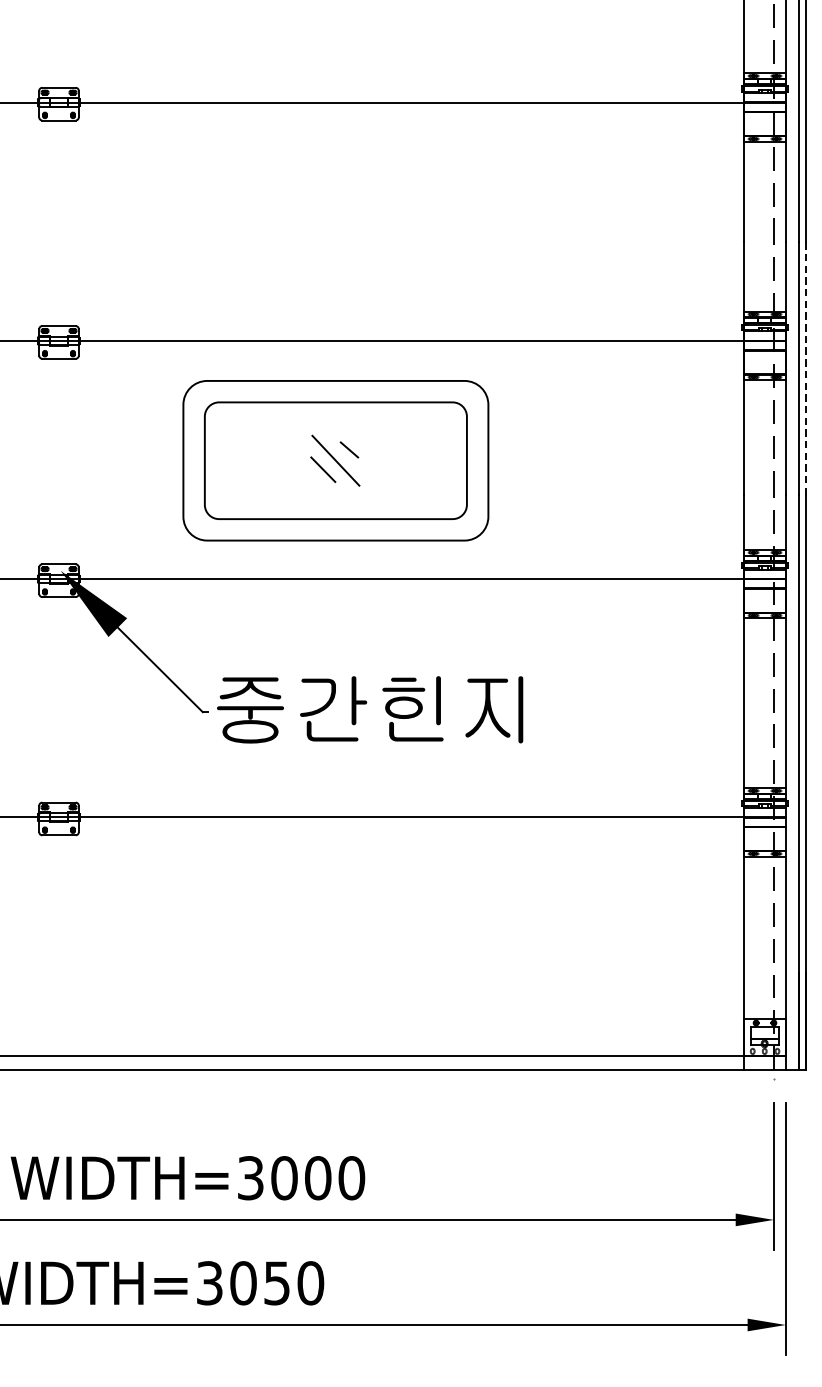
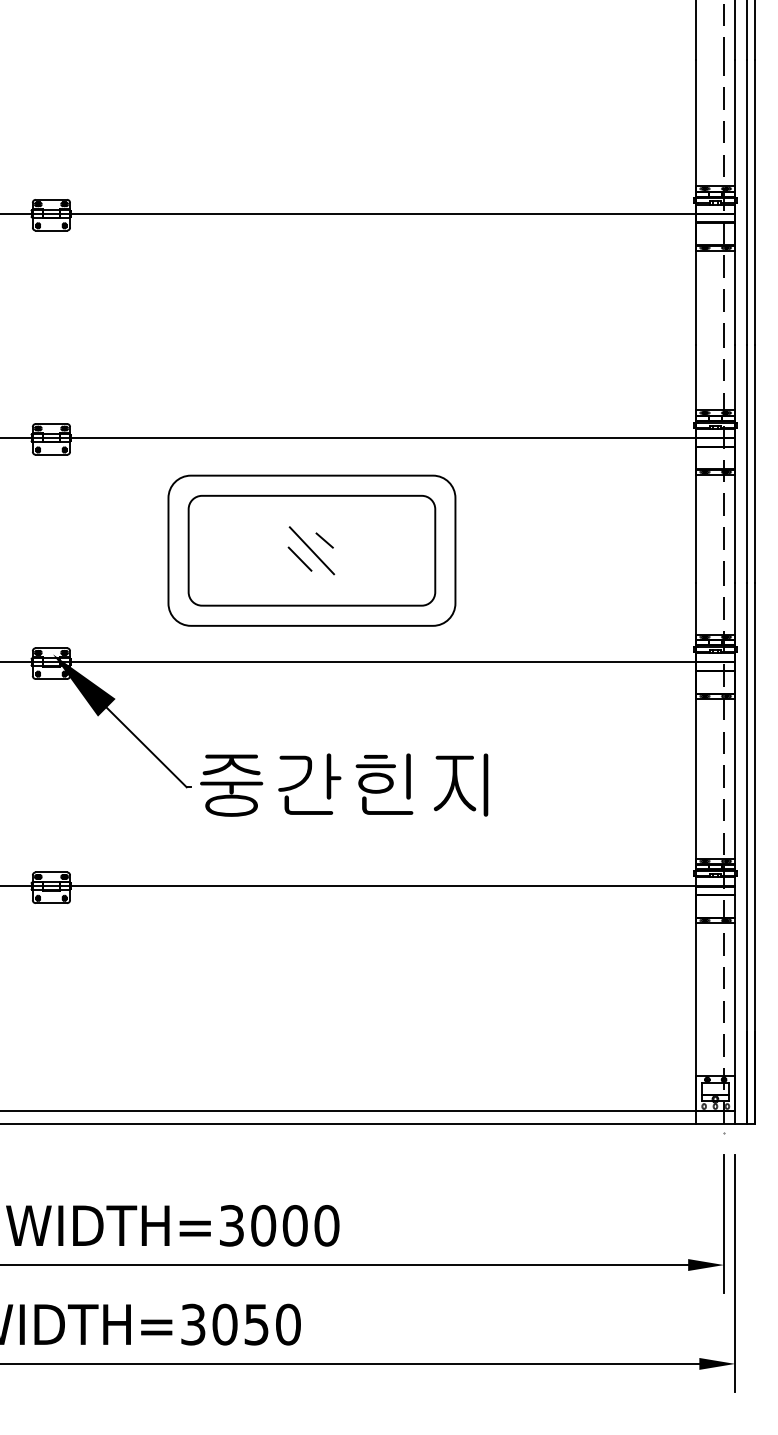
line: (806, 369) -> (754, 464), dashed -> solid

